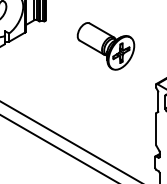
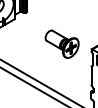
part: (104, 45) -> (61, 43), moved

